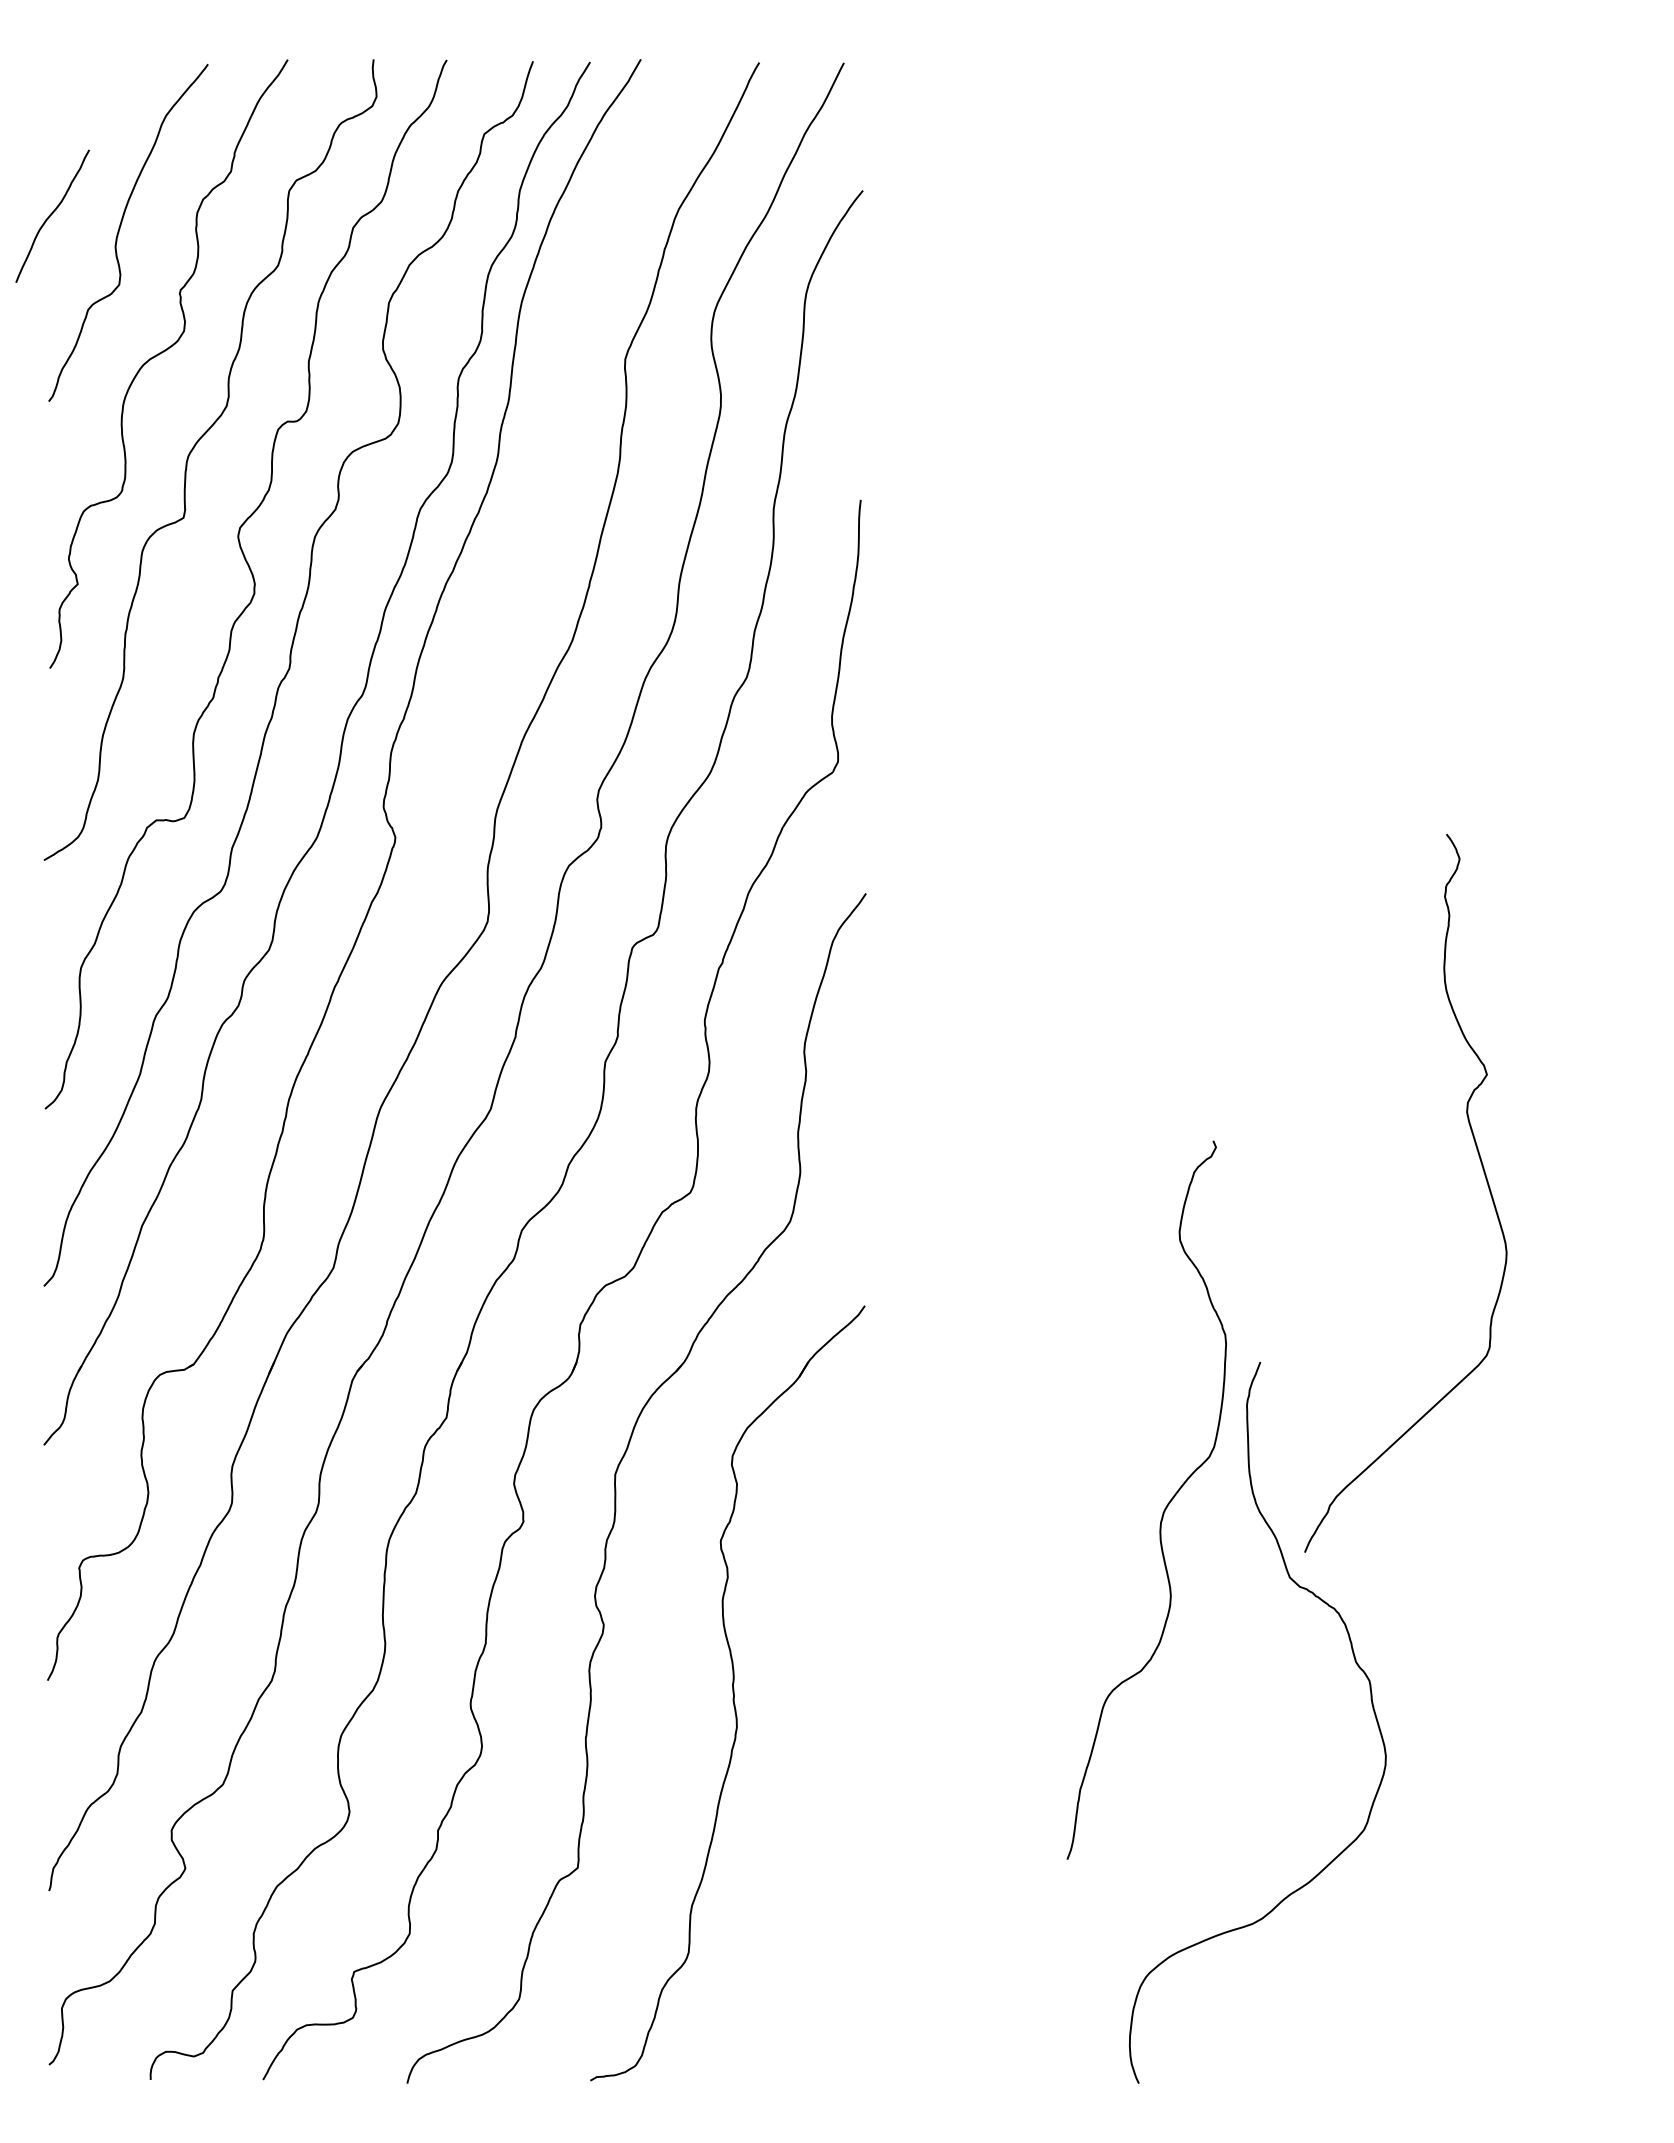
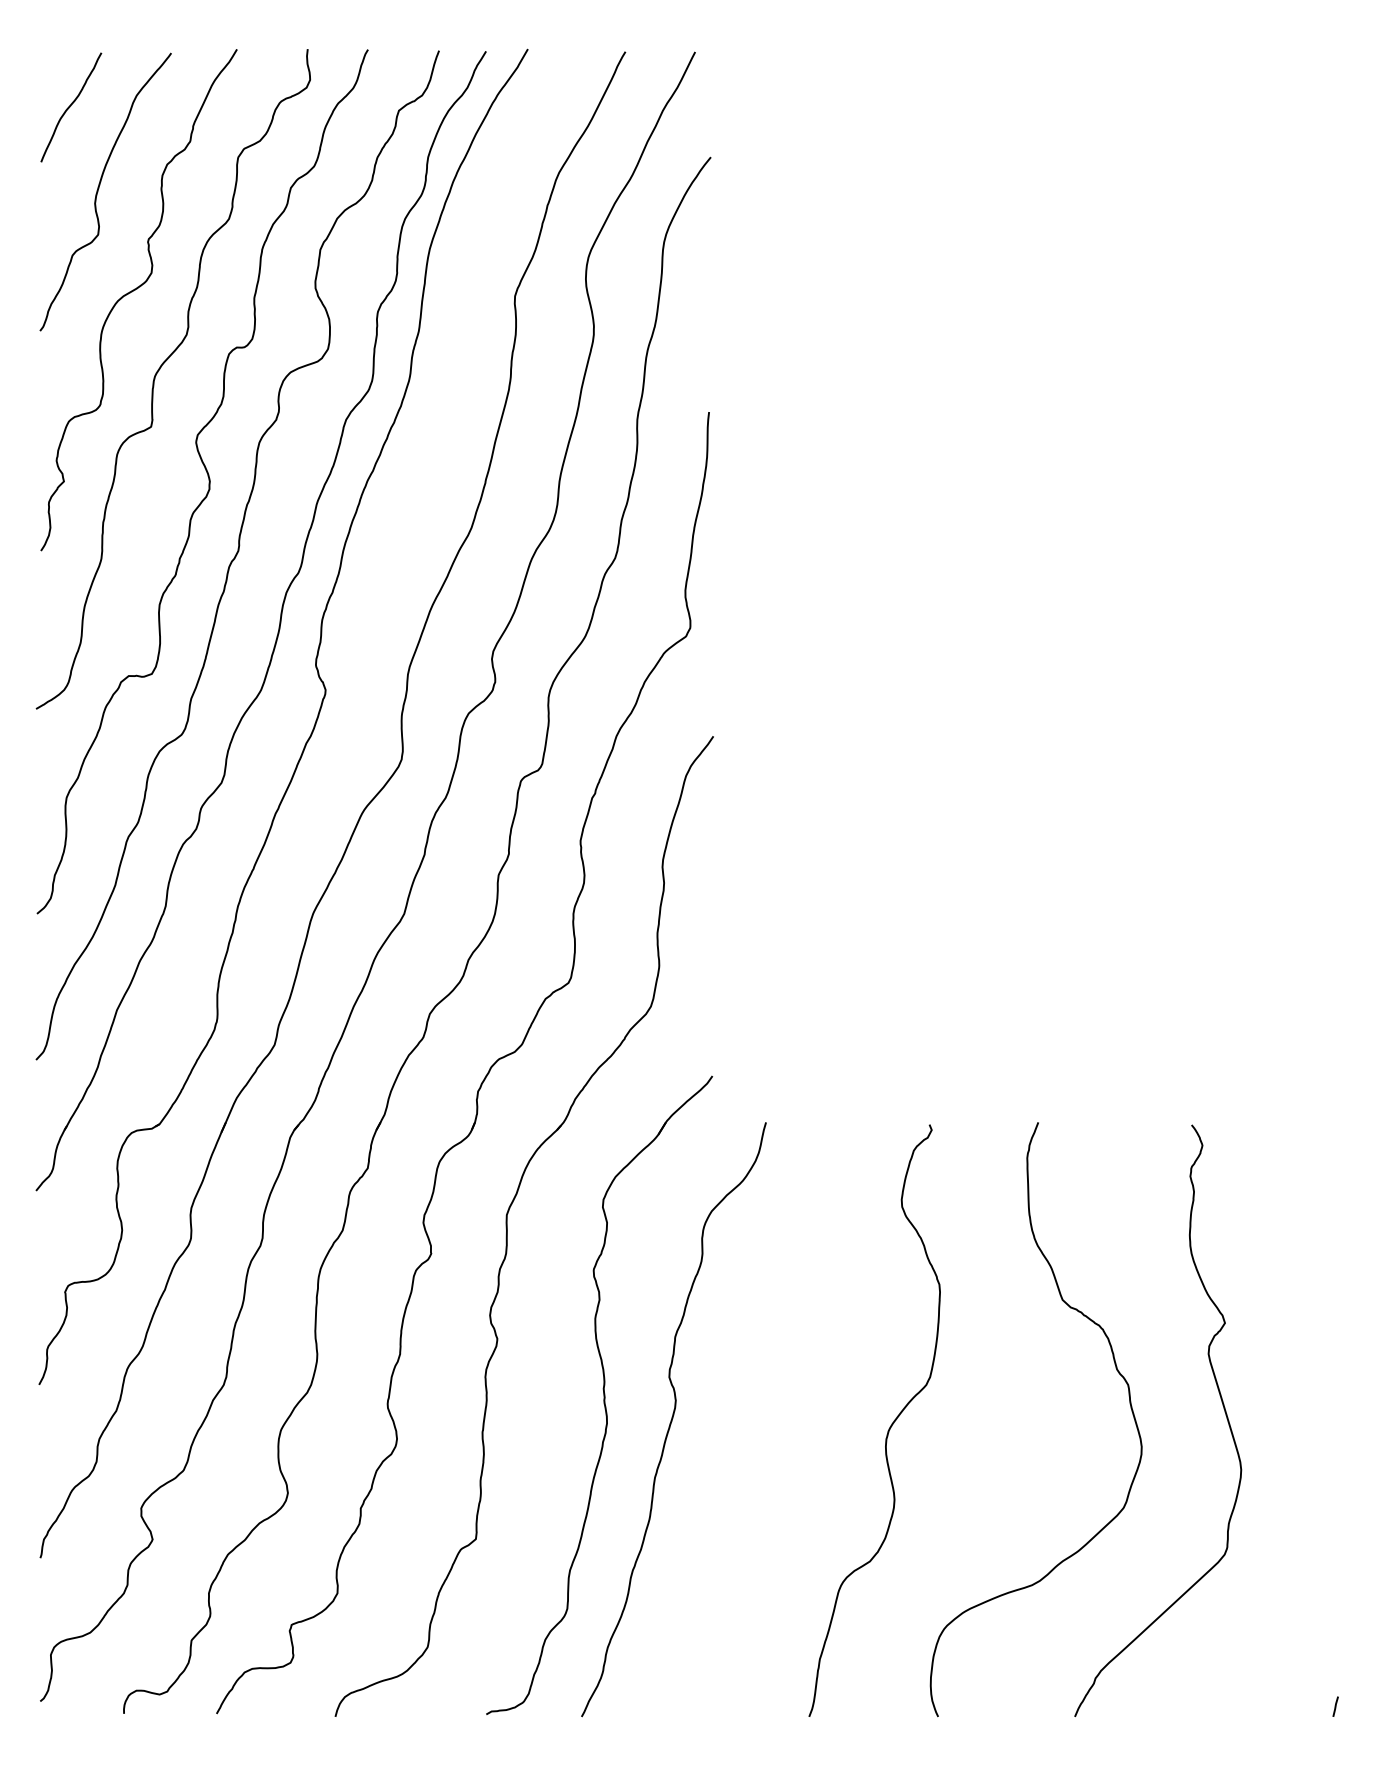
curve: (52, 214) -> (71, 106), moved
curve: (1481, 1166) -> (1220, 1398), moved
curve: (1164, 1508) -> (889, 1427), moved
curve: (816, 1722) -> (672, 1419), added
line: (1621, 2070) -> (1335, 1706), added

